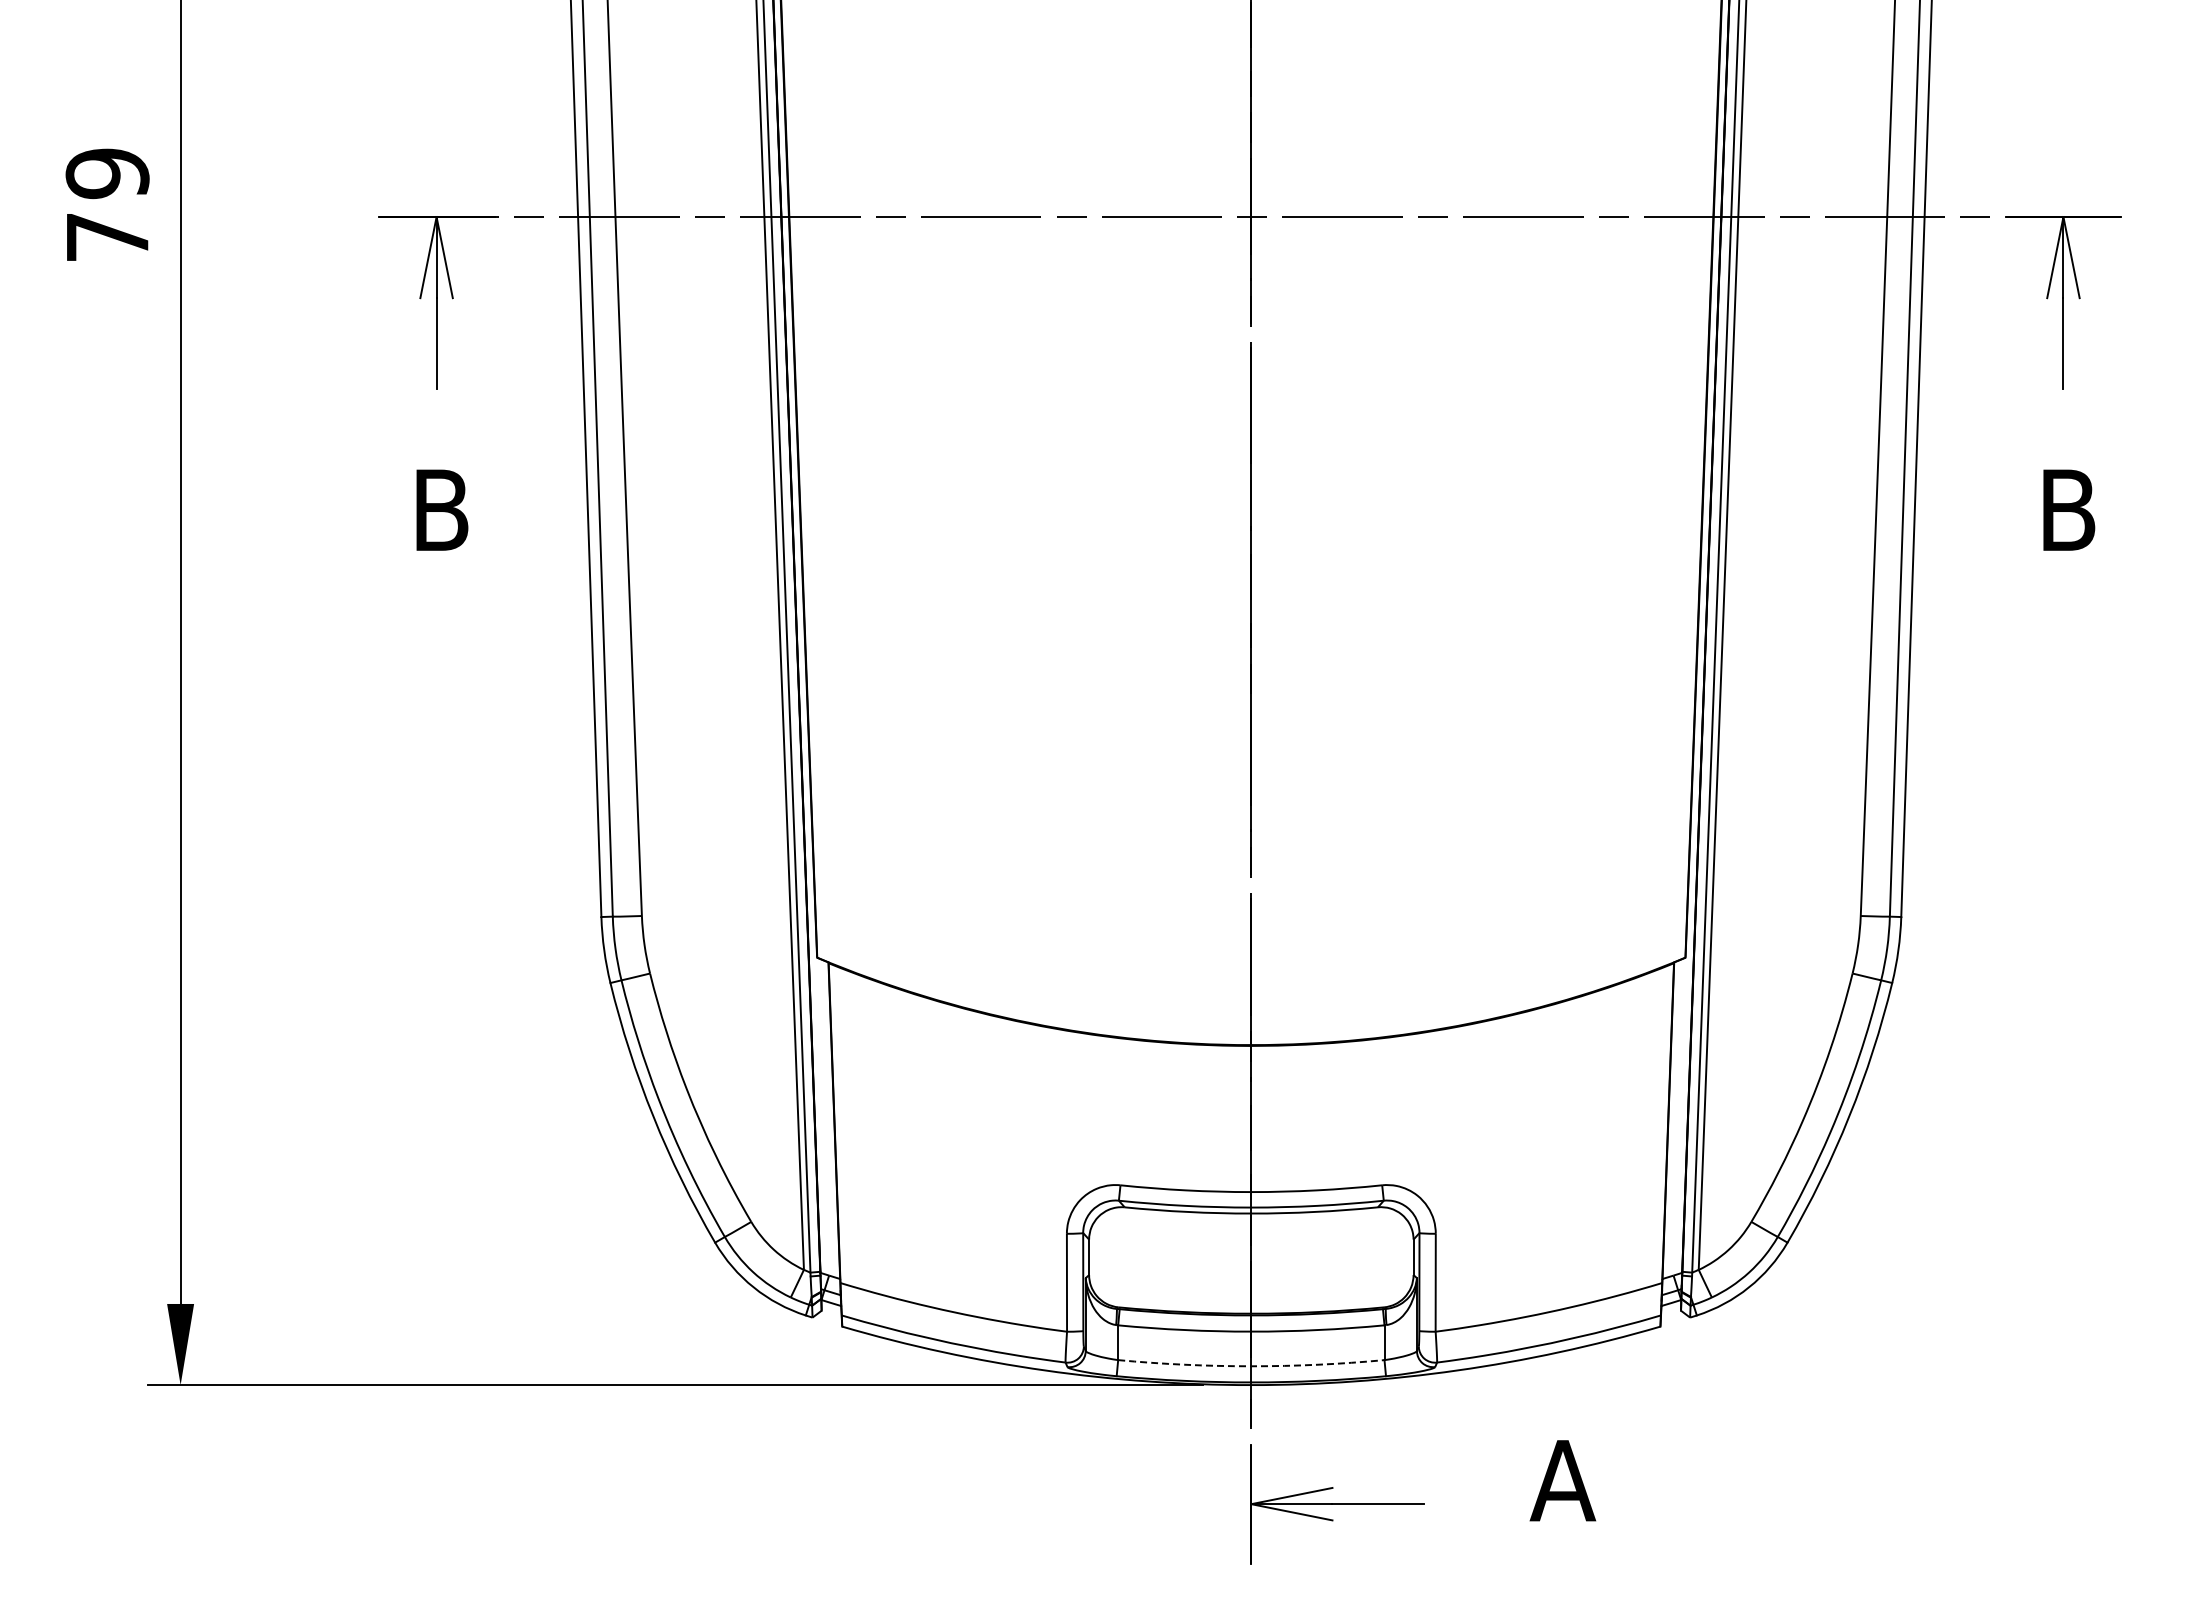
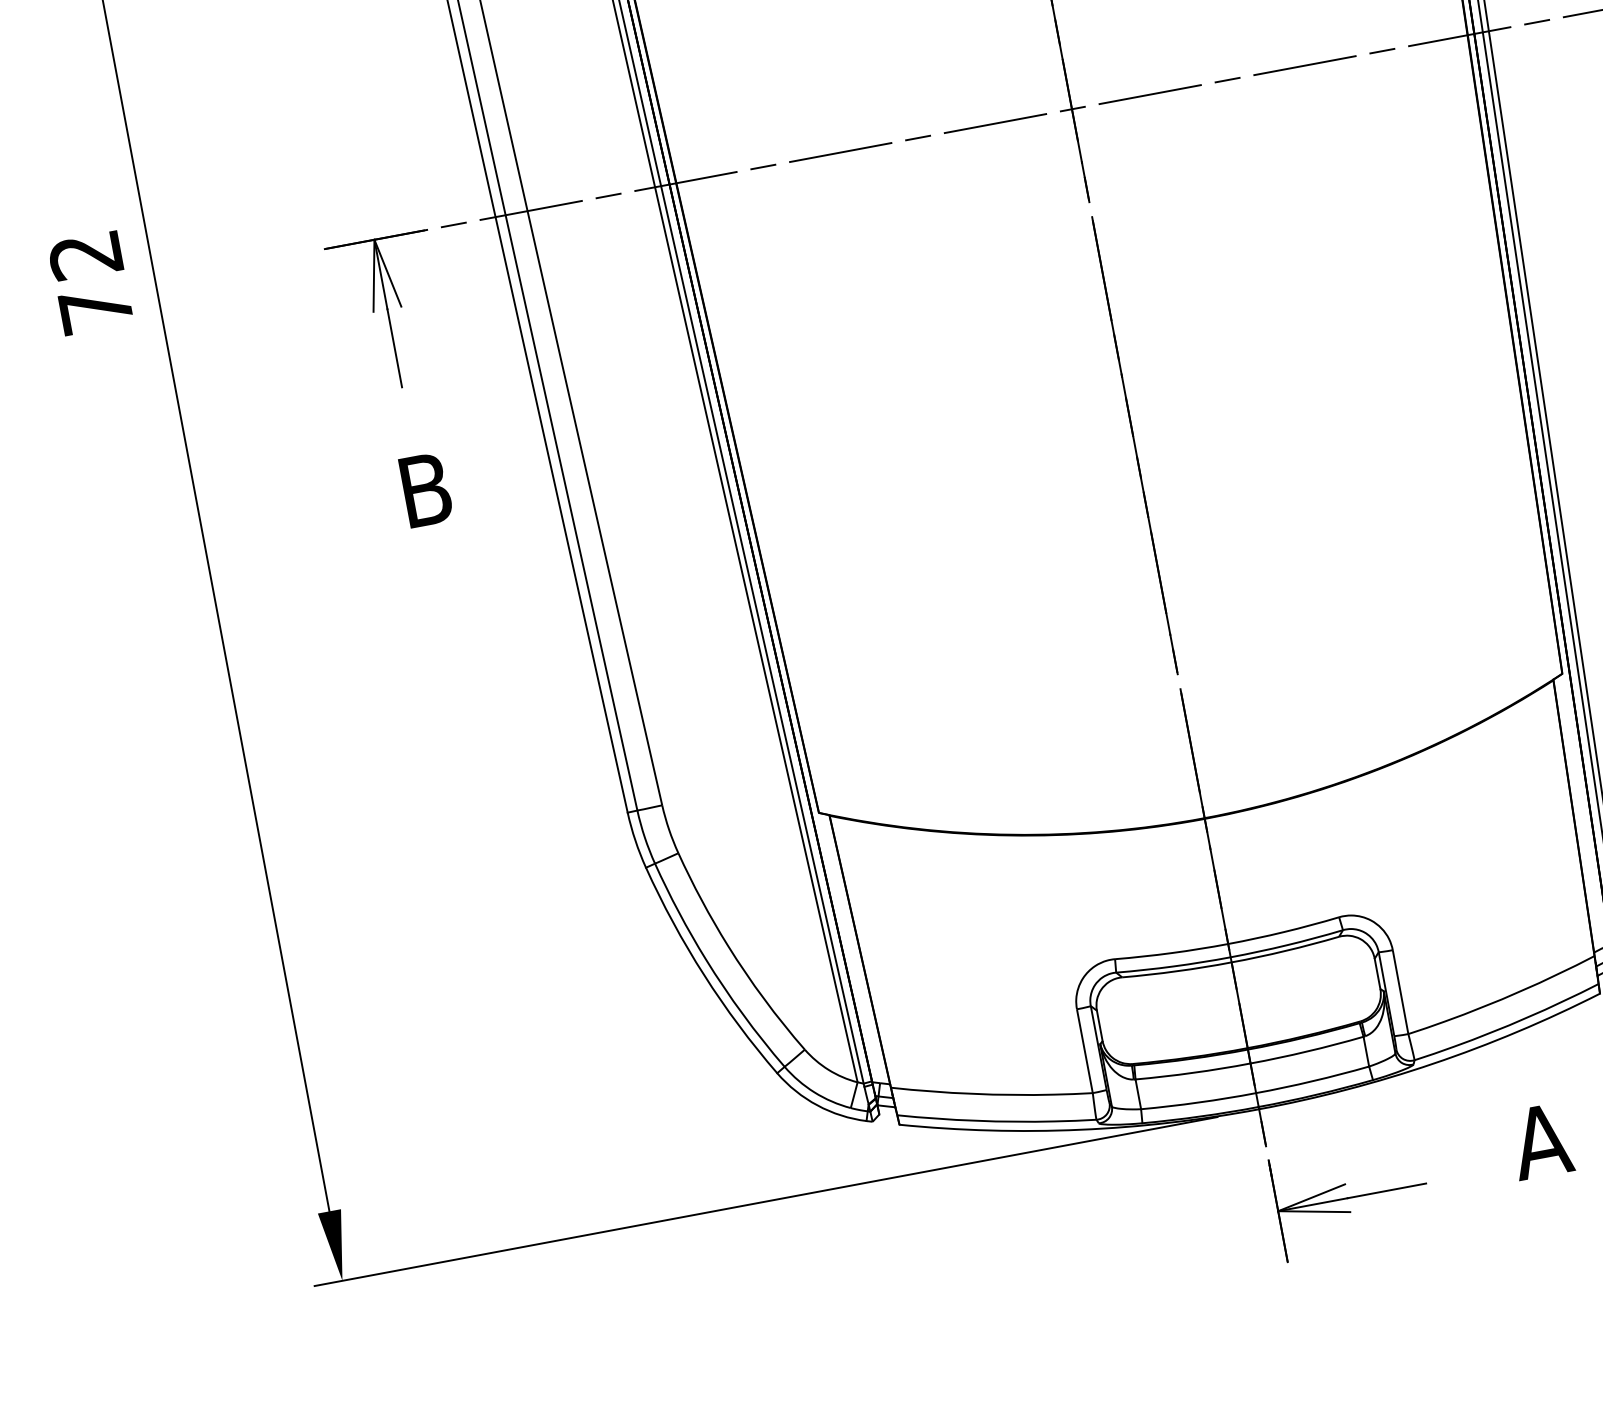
text: (107, 173) -> (85, 255), 79 -> 72
arc: (1251, 1366) -> (1256, 1093), dashed -> solid

